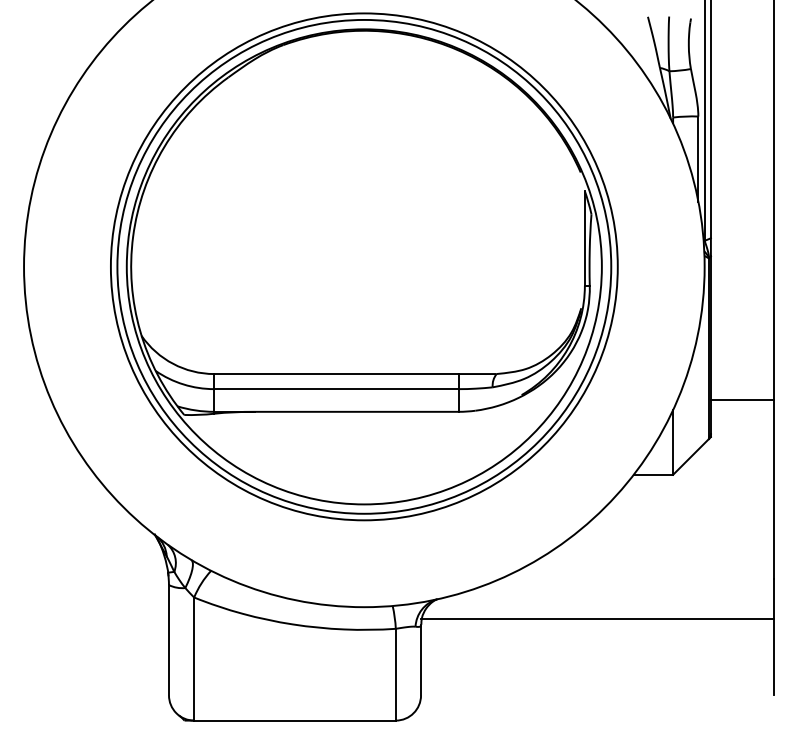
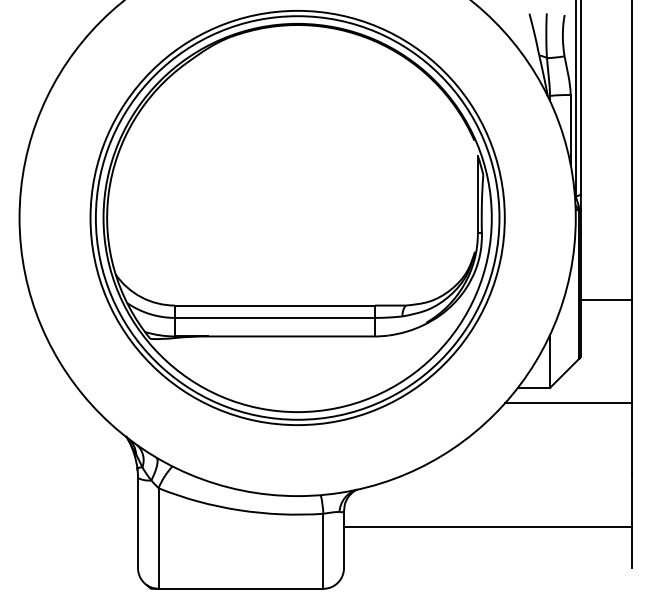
line: (742, 399) -> (606, 300), moved
line: (695, 493) -> (568, 403), added
line: (597, 619) -> (488, 527), moved

